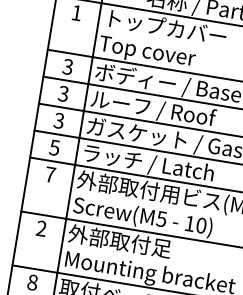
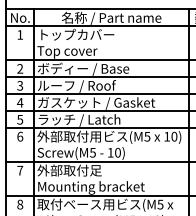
text: (68, 67) -> (20, 69), 3 -> 2
text: (59, 120) -> (20, 102), 3 -> 4
text: (50, 174) -> (20, 136), 7 -> 6
text: (42, 228) -> (20, 170), 2 -> 7

